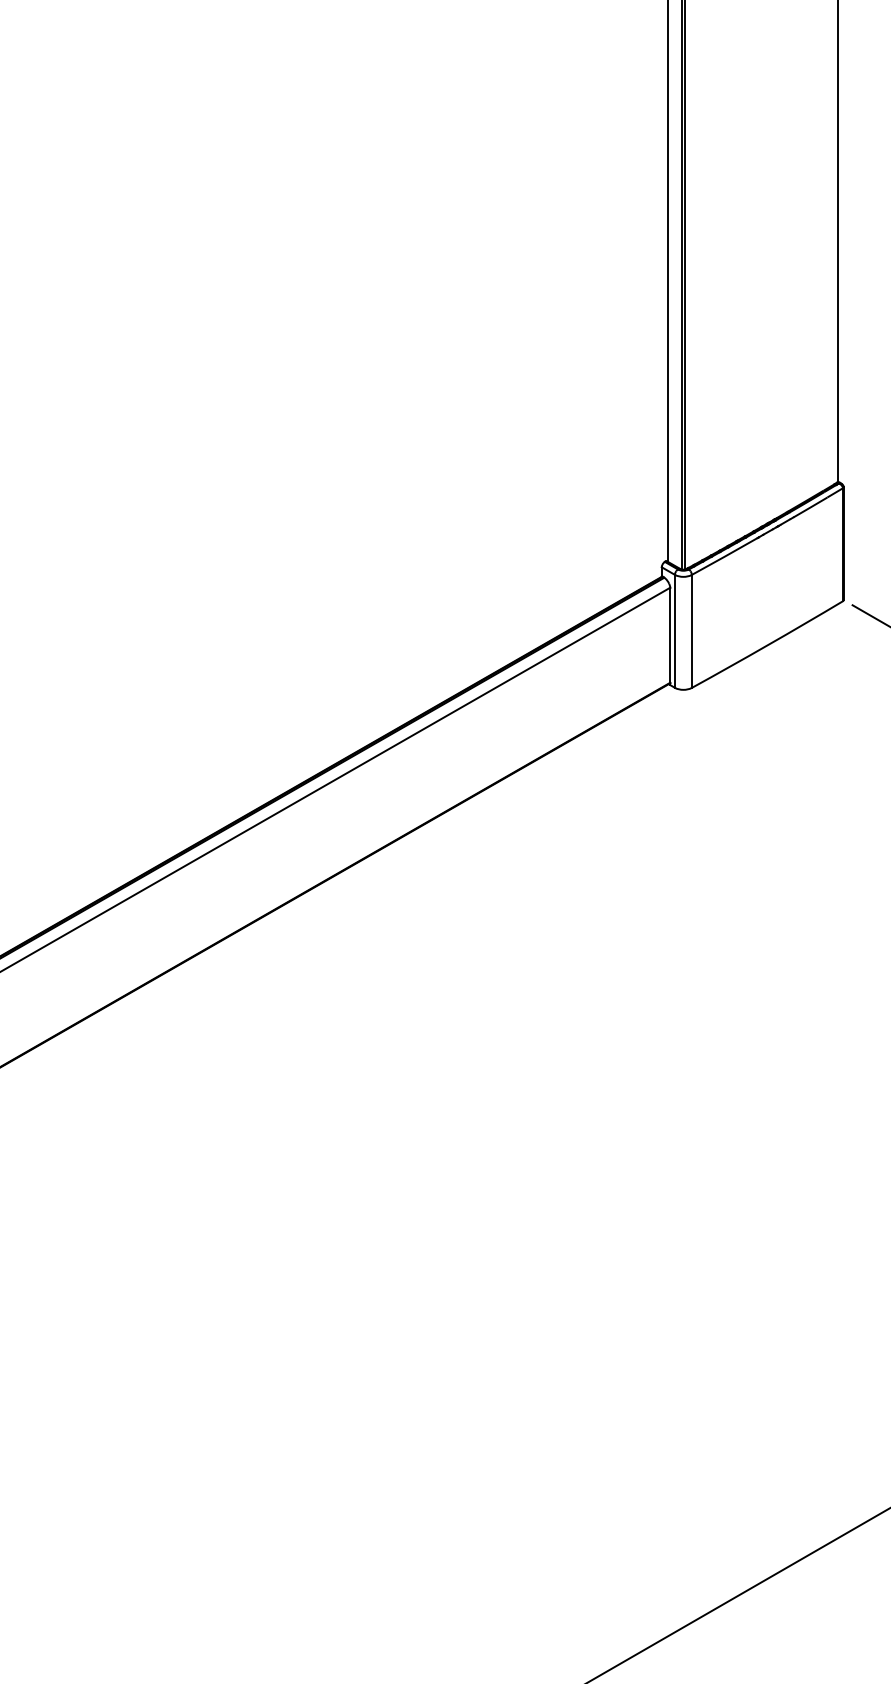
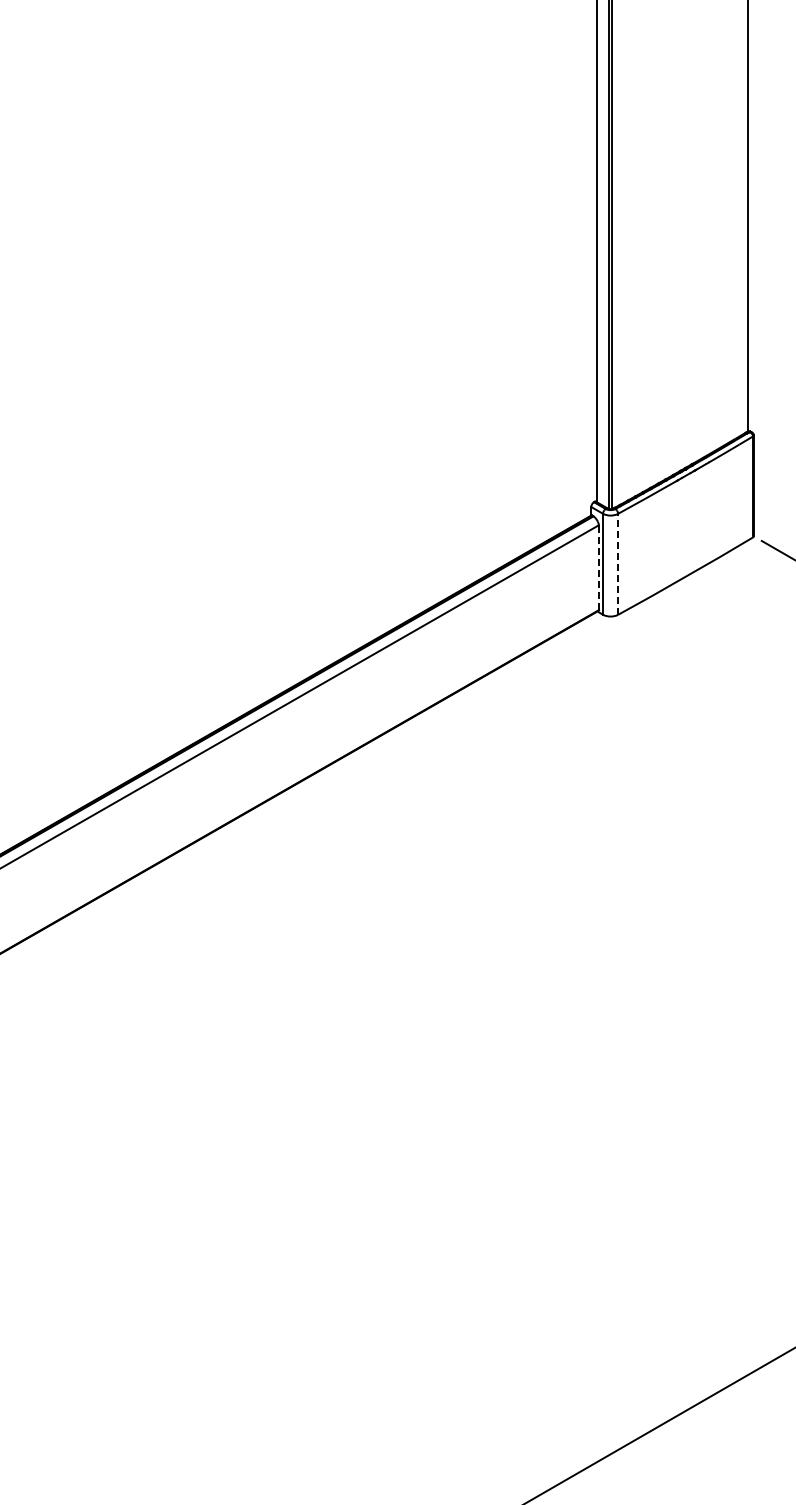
line: (692, 630) -> (618, 563), solid -> dashed
line: (669, 637) -> (598, 569), solid -> dashed

